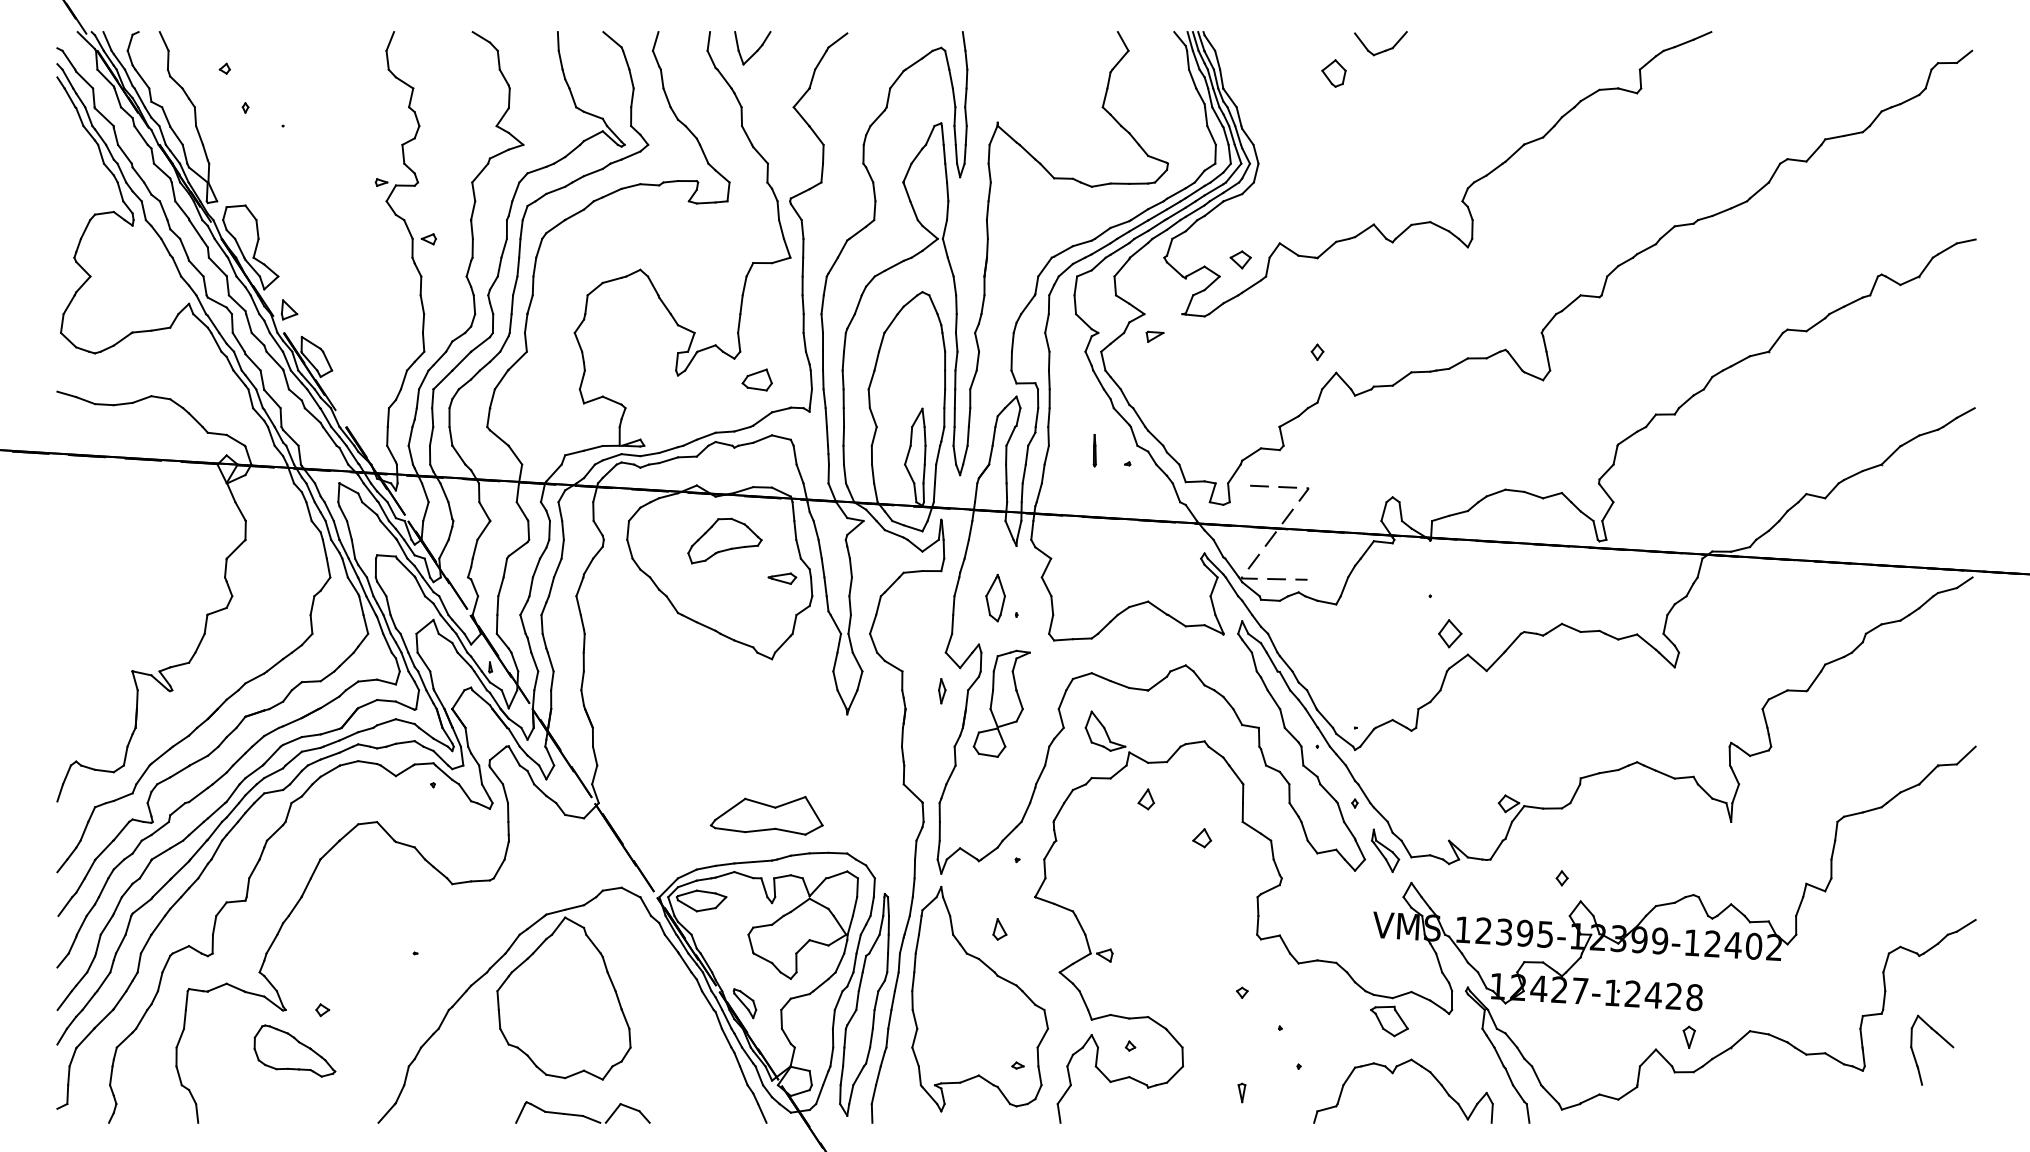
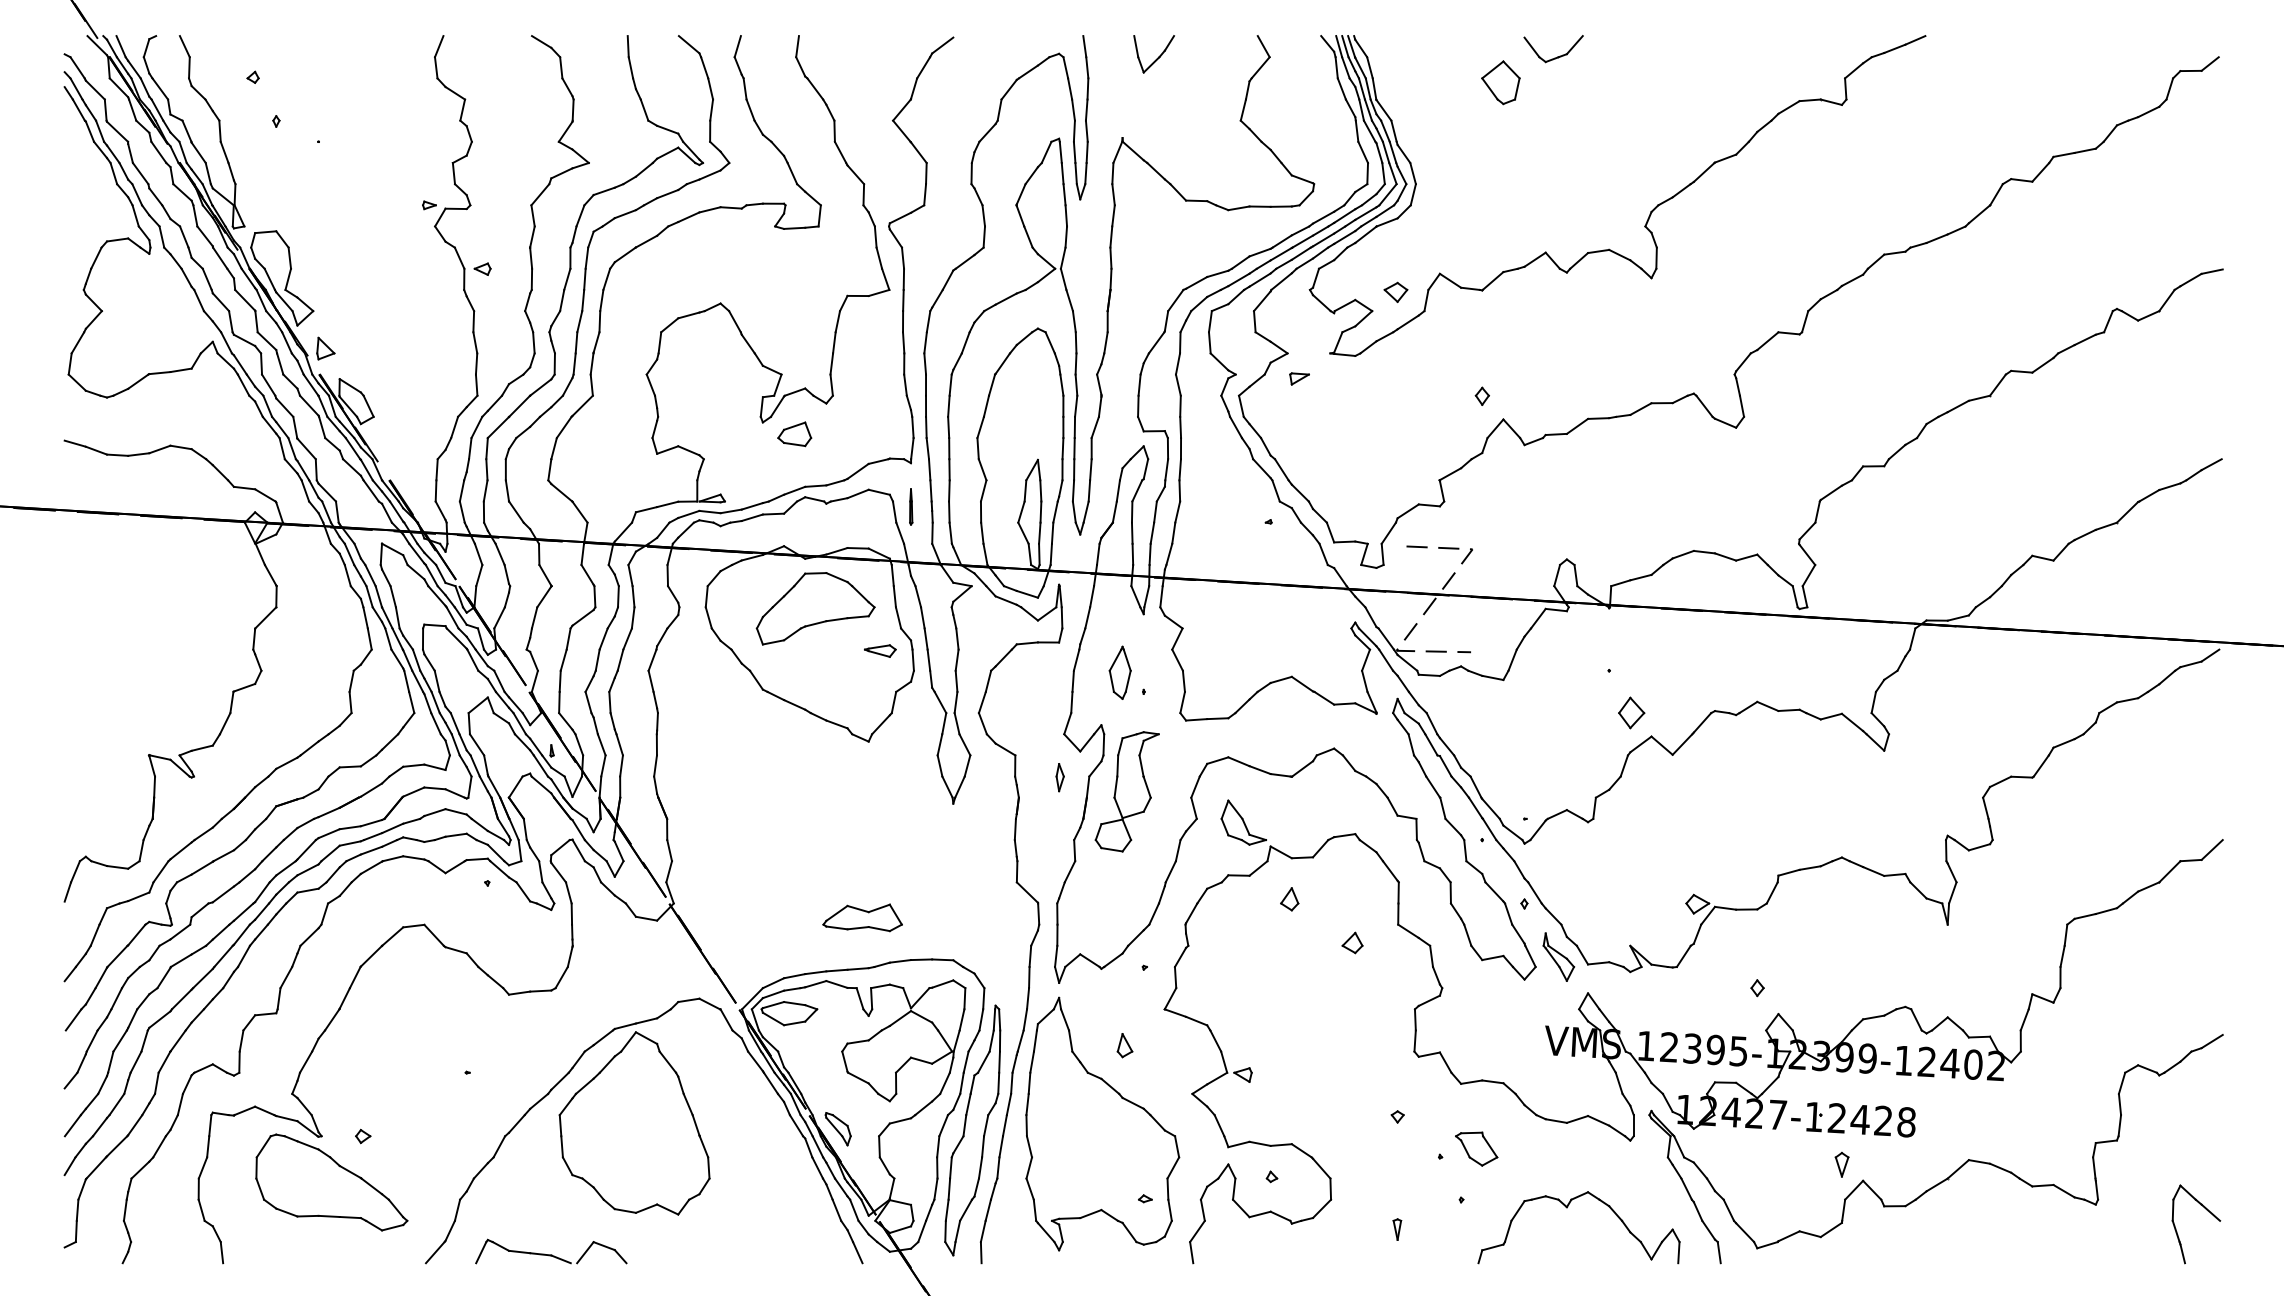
part: (752, 48) -> (1153, 54), moved
part: (1333, 73) -> (1500, 82), size x1.43
part: (756, 379) -> (793, 433), moved
line: (1094, 450) -> (910, 506), moved
part: (724, 540) -> (815, 608), size x1.43
part: (766, 815) -> (862, 917), size x0.62
part: (1389, 1021) -> (1476, 1149), moved
part: (1688, 1036) -> (1841, 1163), moved
part: (1941, 1038) -> (2206, 1211), moved
part: (294, 1050) -> (331, 1181), size x1.67
part: (582, 1112) -> (550, 1251), moved

